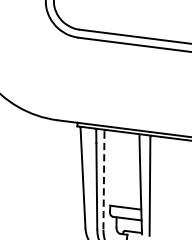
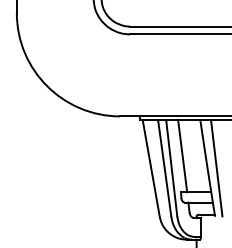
line: (116, 168) -> (182, 155), added
line: (103, 180) -> (171, 168), dashed -> solid

